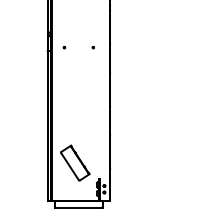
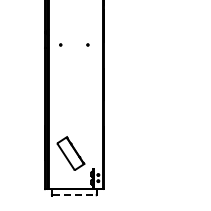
line: (79, 207) -> (74, 195), solid -> dashed

